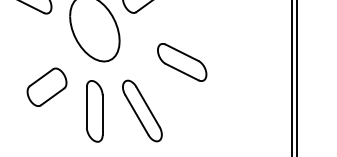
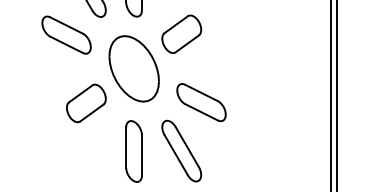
part: (182, 62) -> (201, 102), moved
part: (47, 87) -> (86, 103), moved

